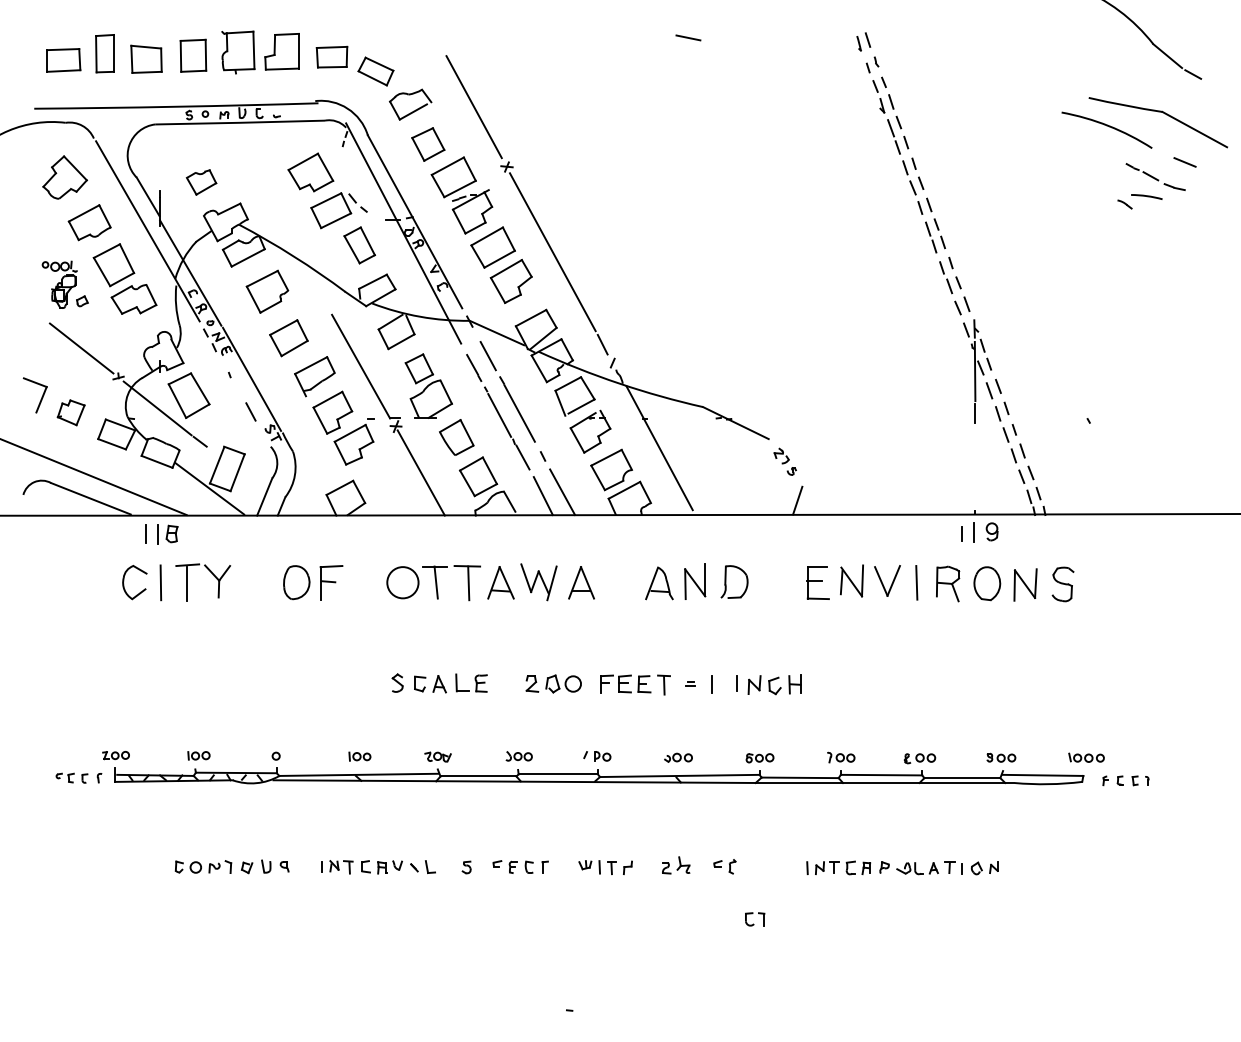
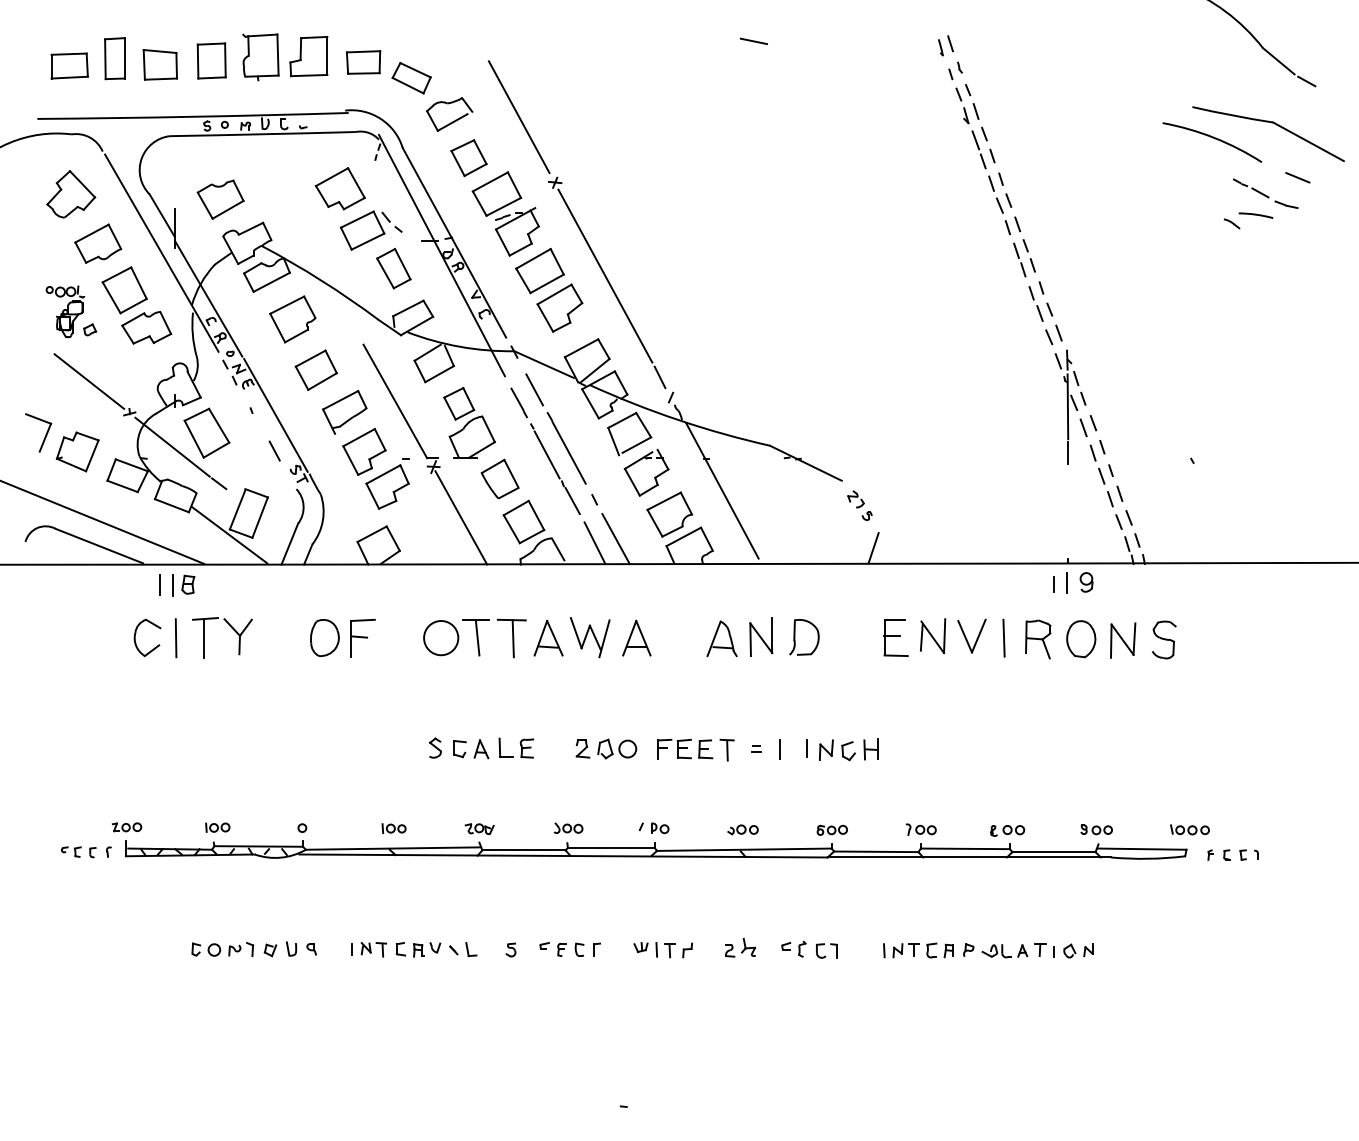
part: (201, 182) -> (220, 199), size x1.43
part: (71, 412) -> (78, 451), size x1.43
part: (755, 919) -> (827, 951), moved

